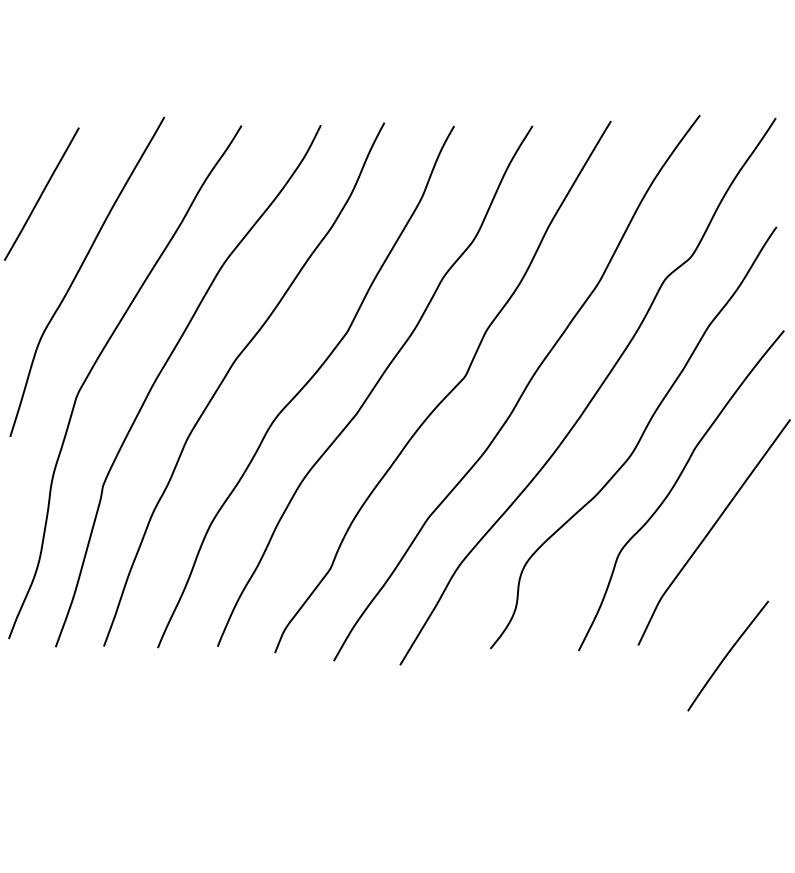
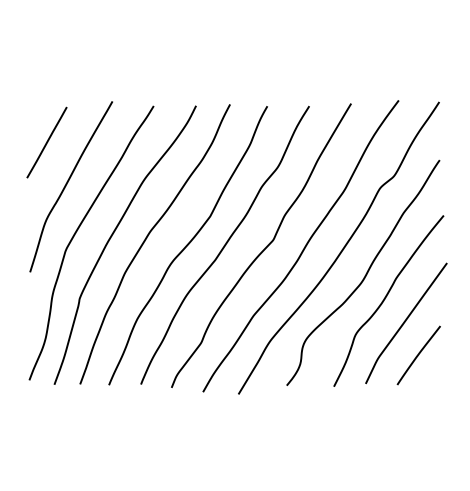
curve: (727, 656) -> (418, 355), moved

